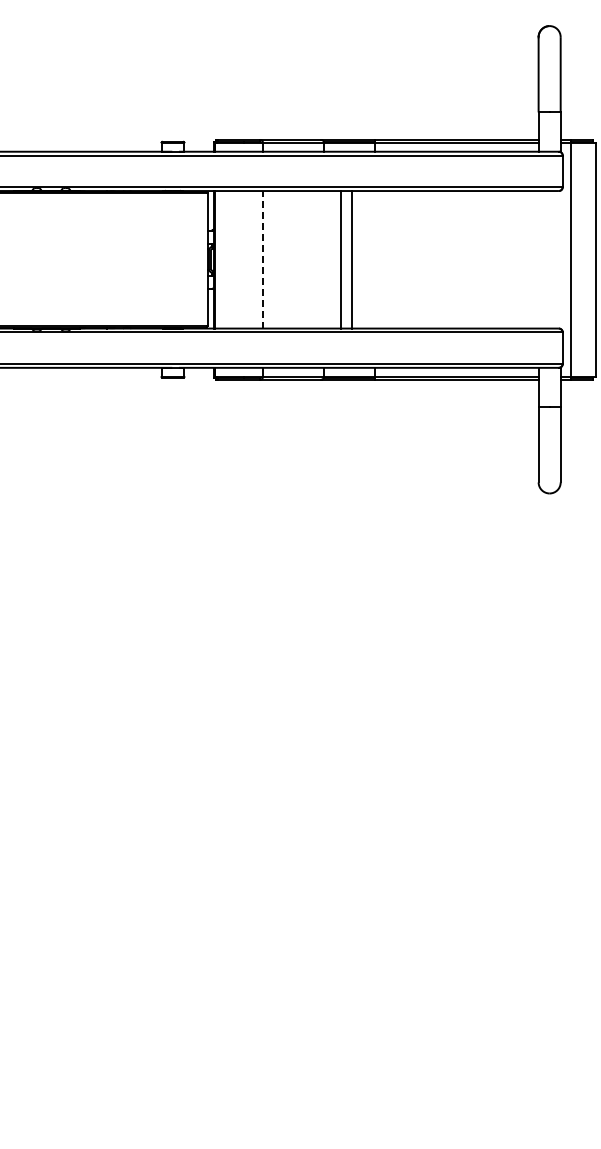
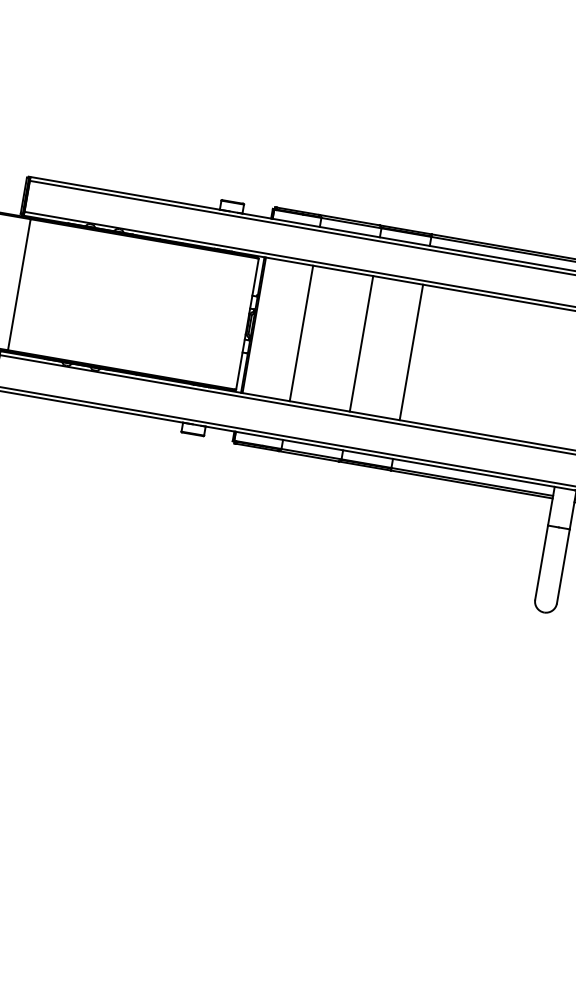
line: (262, 259) -> (301, 333), dashed -> solid
line: (340, 259) -> (411, 352), moved
line: (351, 259) -> (361, 343), moved

